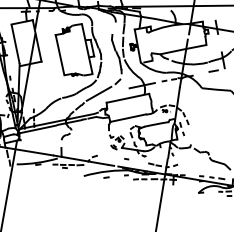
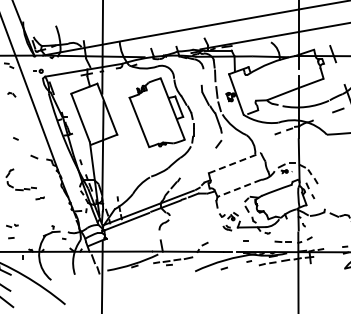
line: (142, 86) -> (250, 144), removed
line: (99, 93) -> (197, 163), removed
line: (128, 97) -> (235, 162), solid -> dashed
line: (127, 118) -> (238, 188), solid -> dashed

